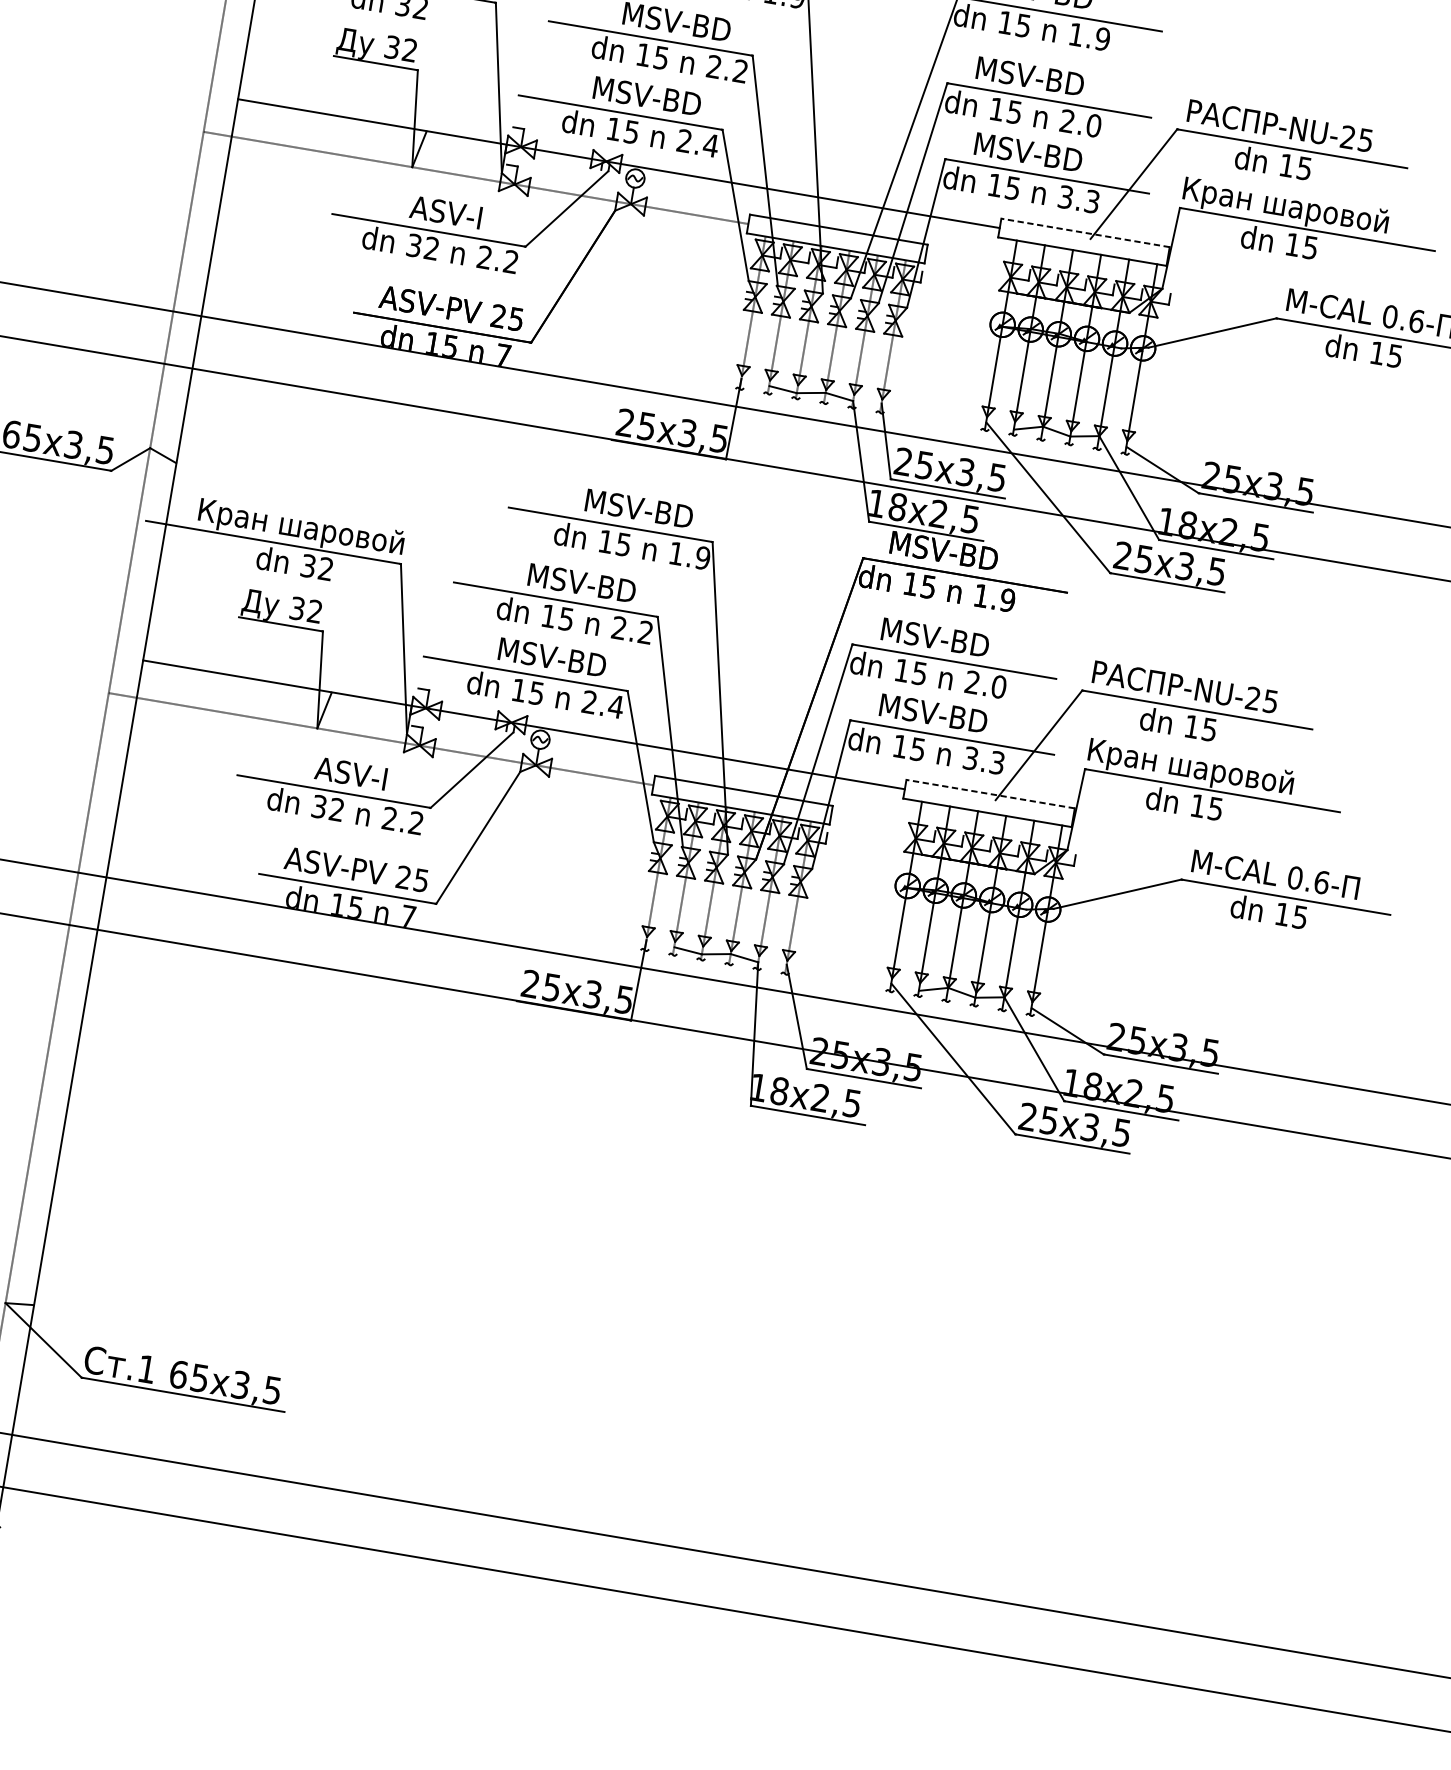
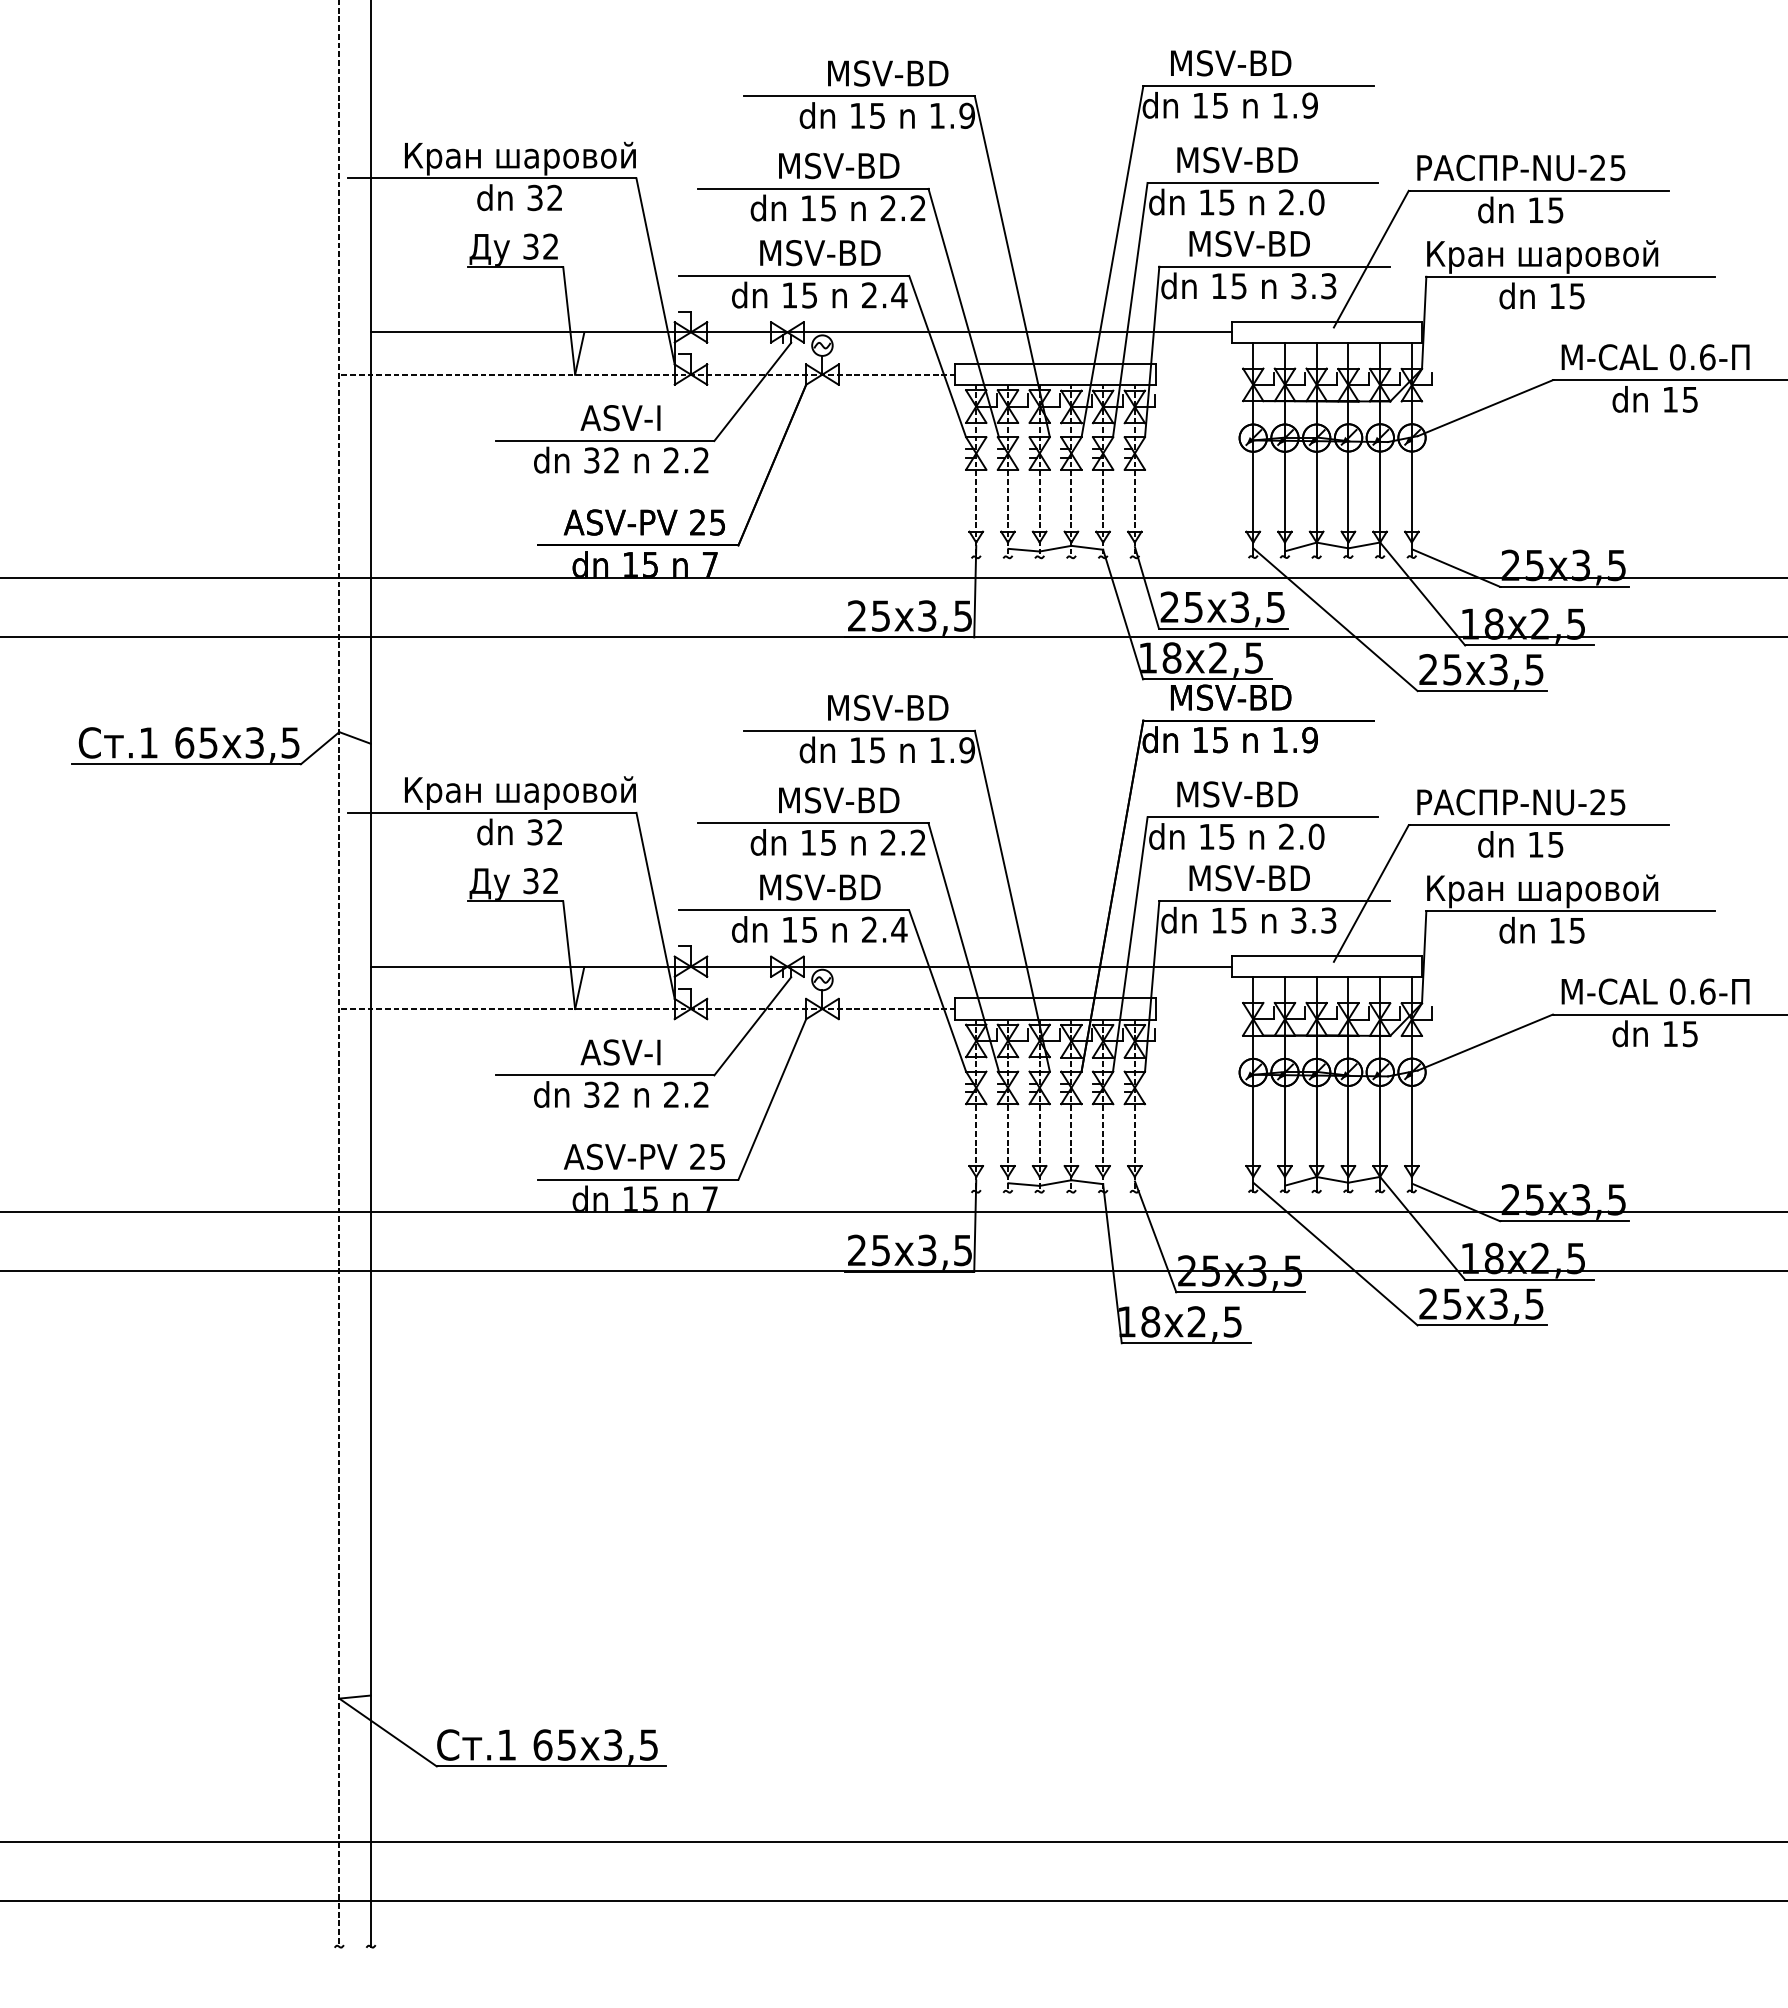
line: (1084, 232) -> (1326, 321), dashed -> solid
line: (989, 794) -> (1326, 956), dashed -> solid

